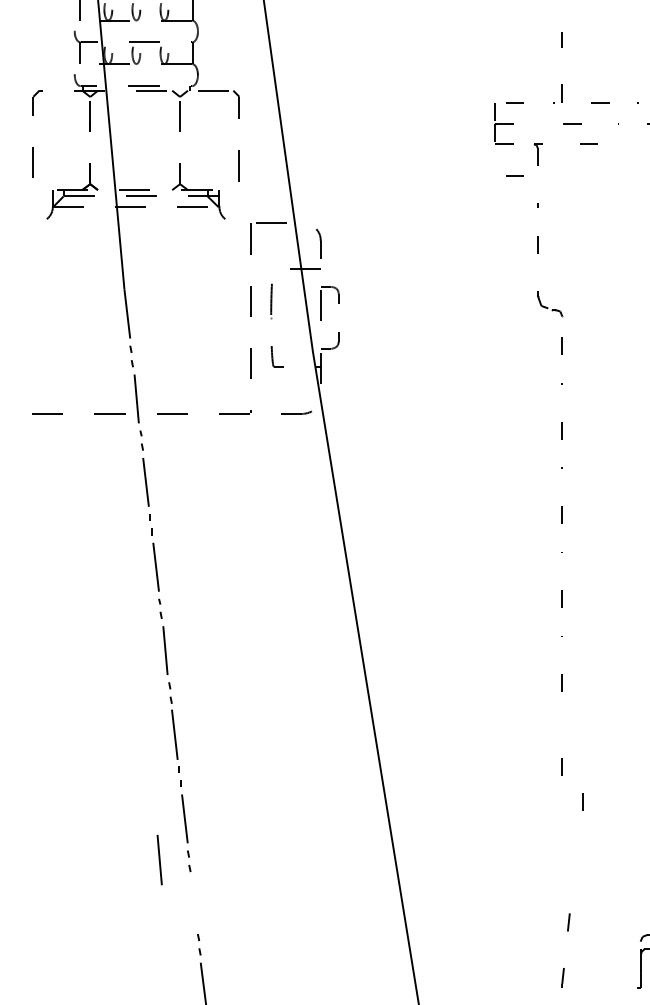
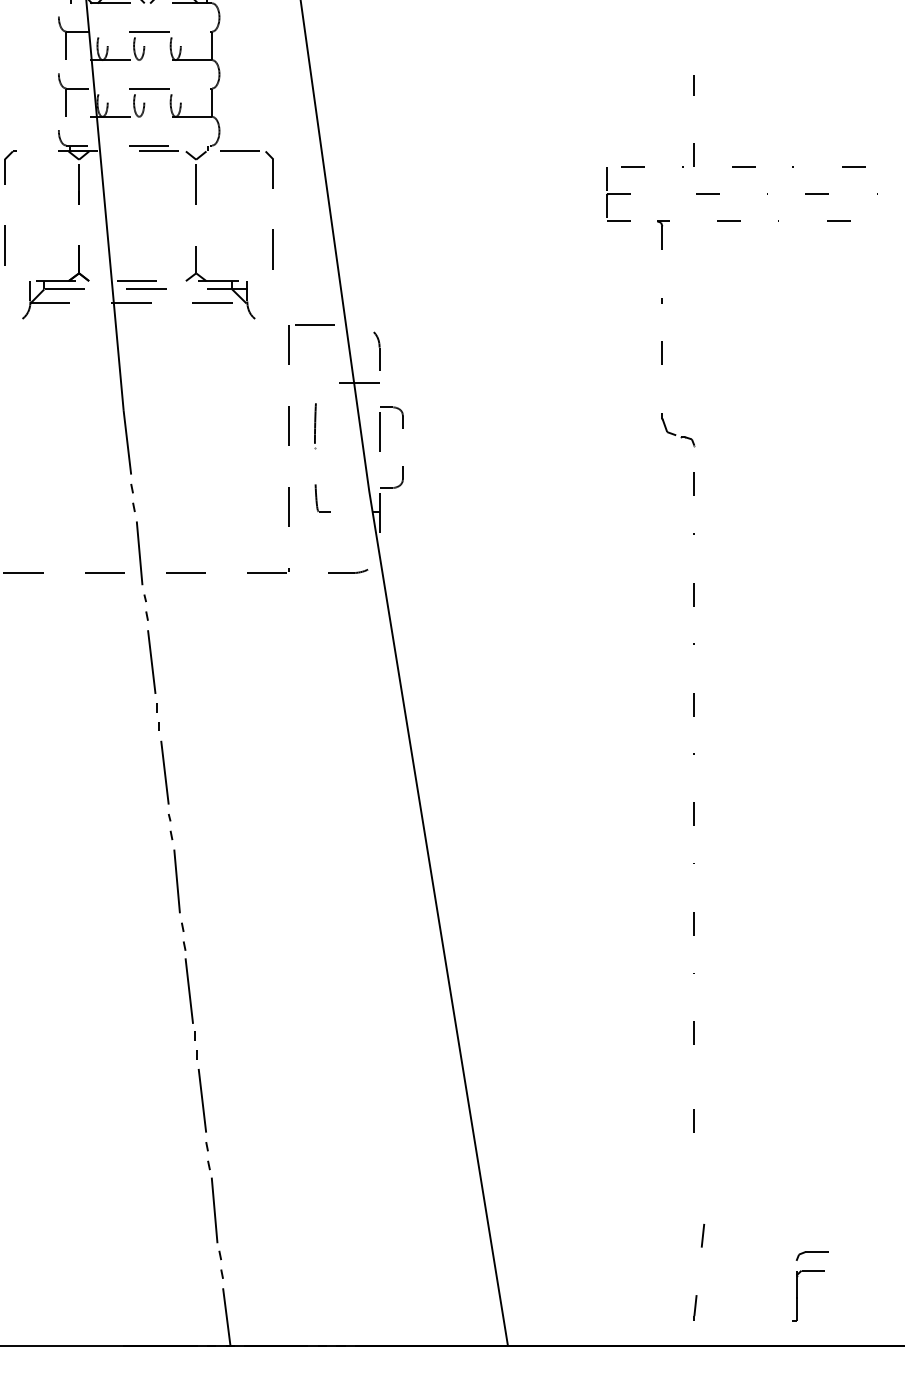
line: (514, 175) -> (632, 262), removed
line: (582, 801) -> (693, 1120), moved
line: (159, 860) -> (214, 1210), moved

